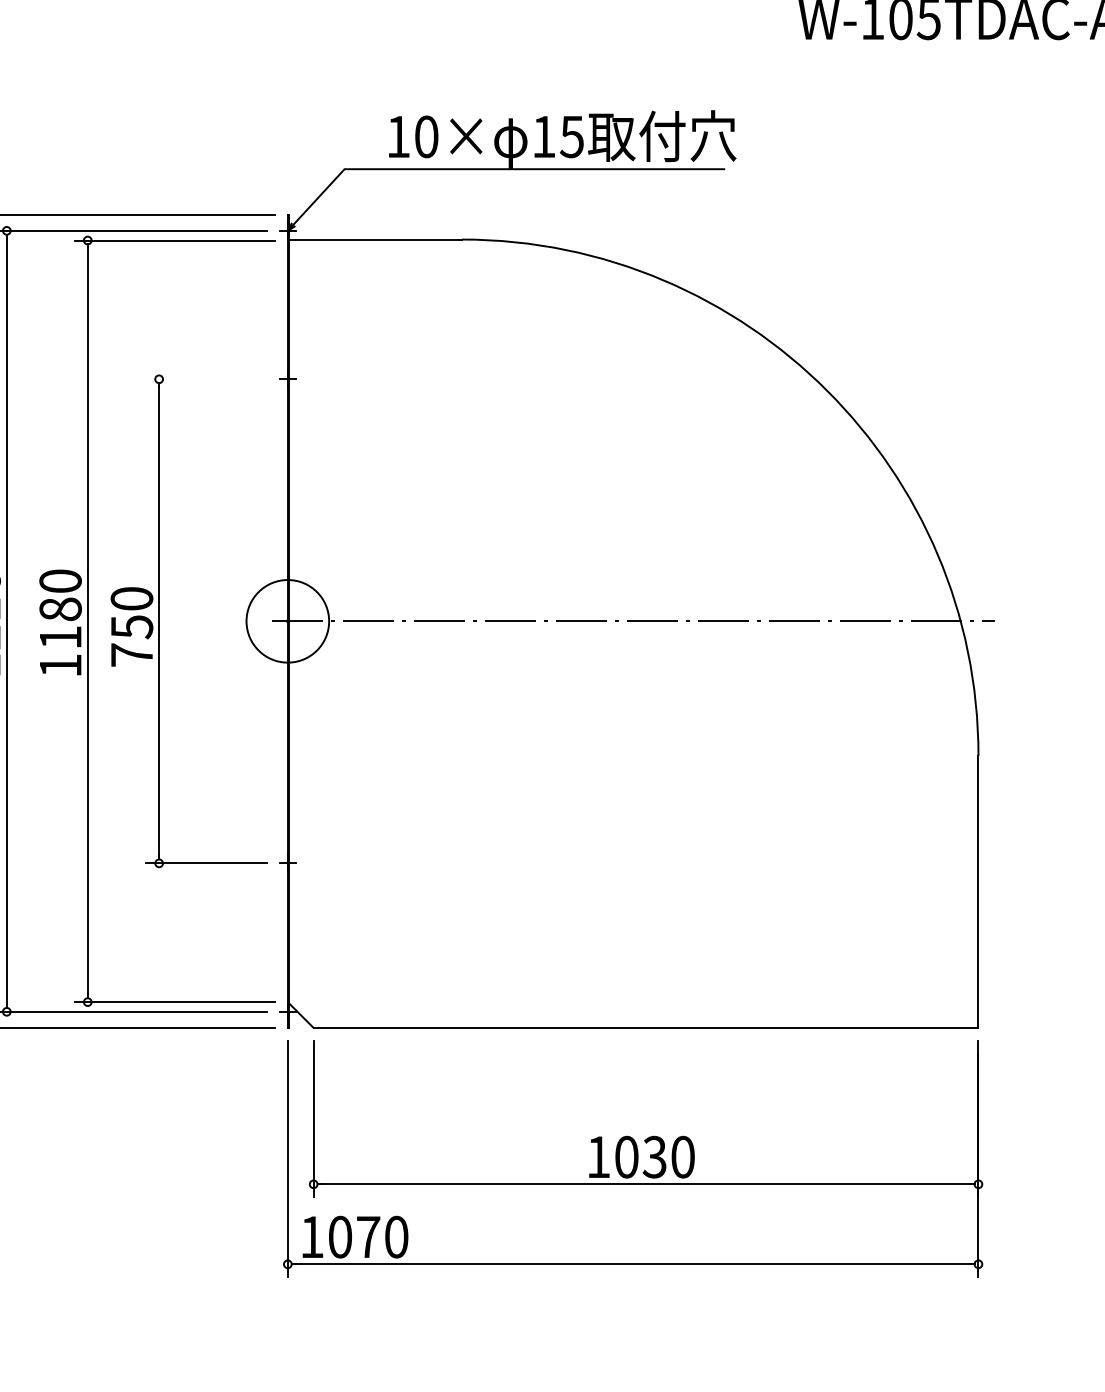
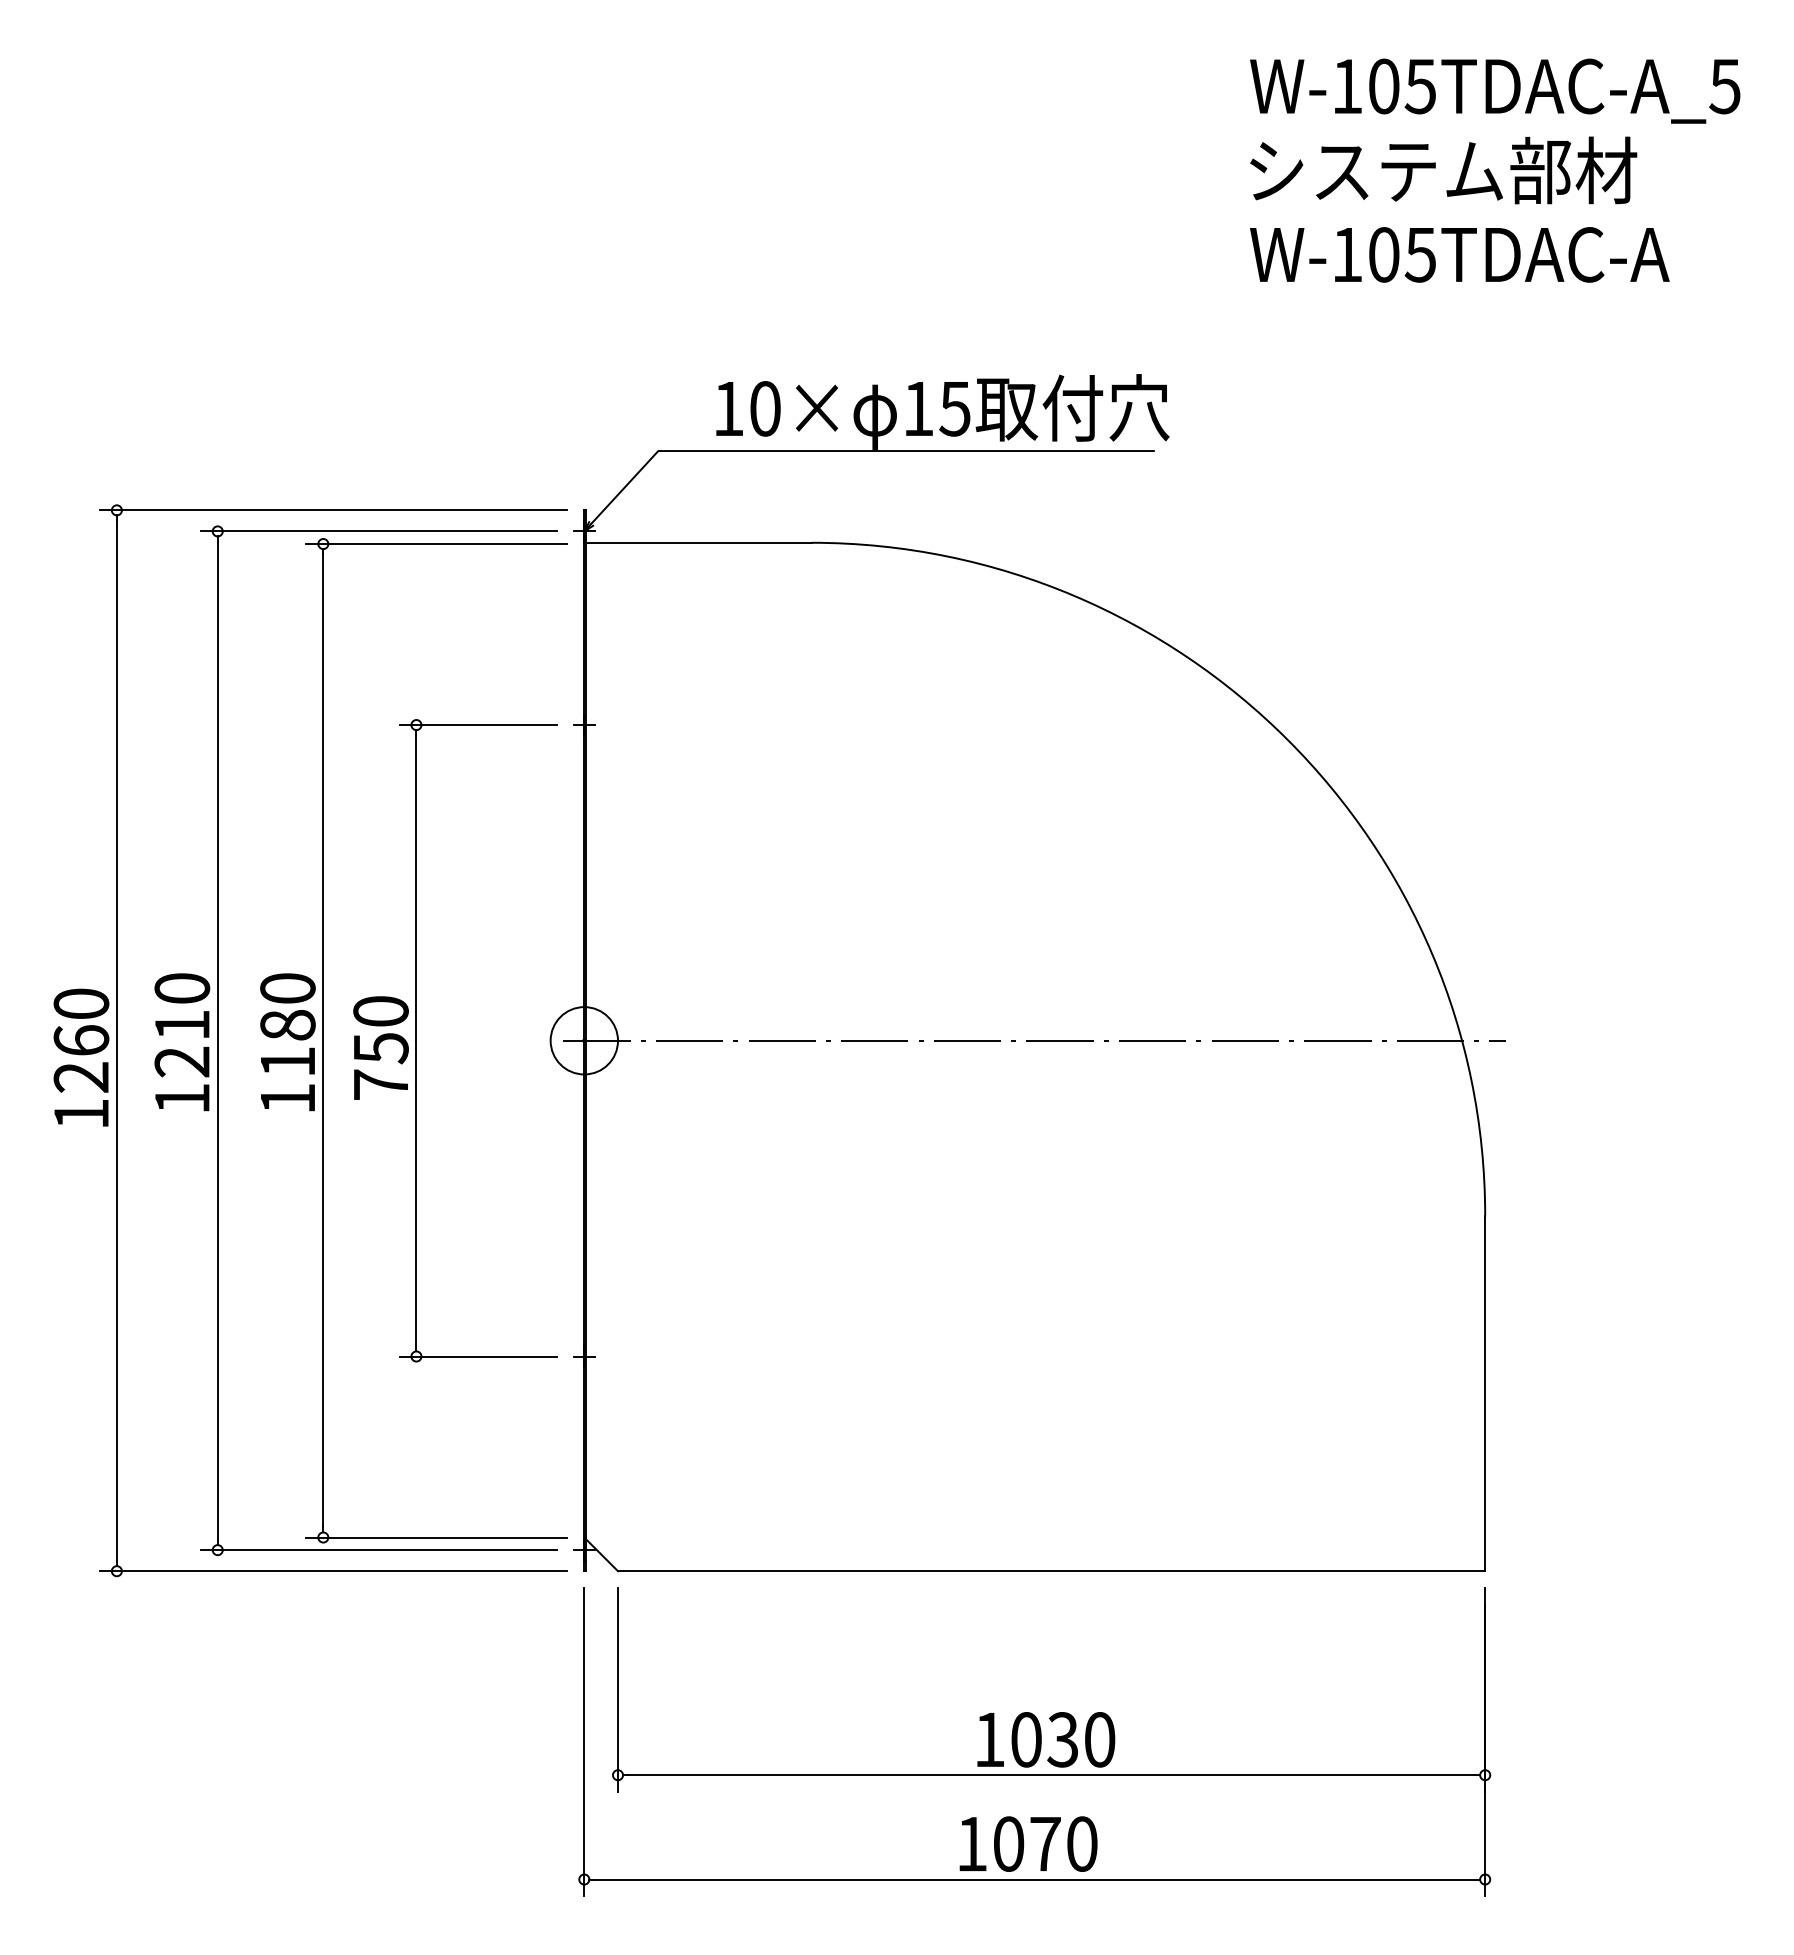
line: (205, 379) -> (477, 725), added
circle: (287, 621) -> (584, 1040), size x0.62
text: (355, 1236) -> (1028, 1843), moved

